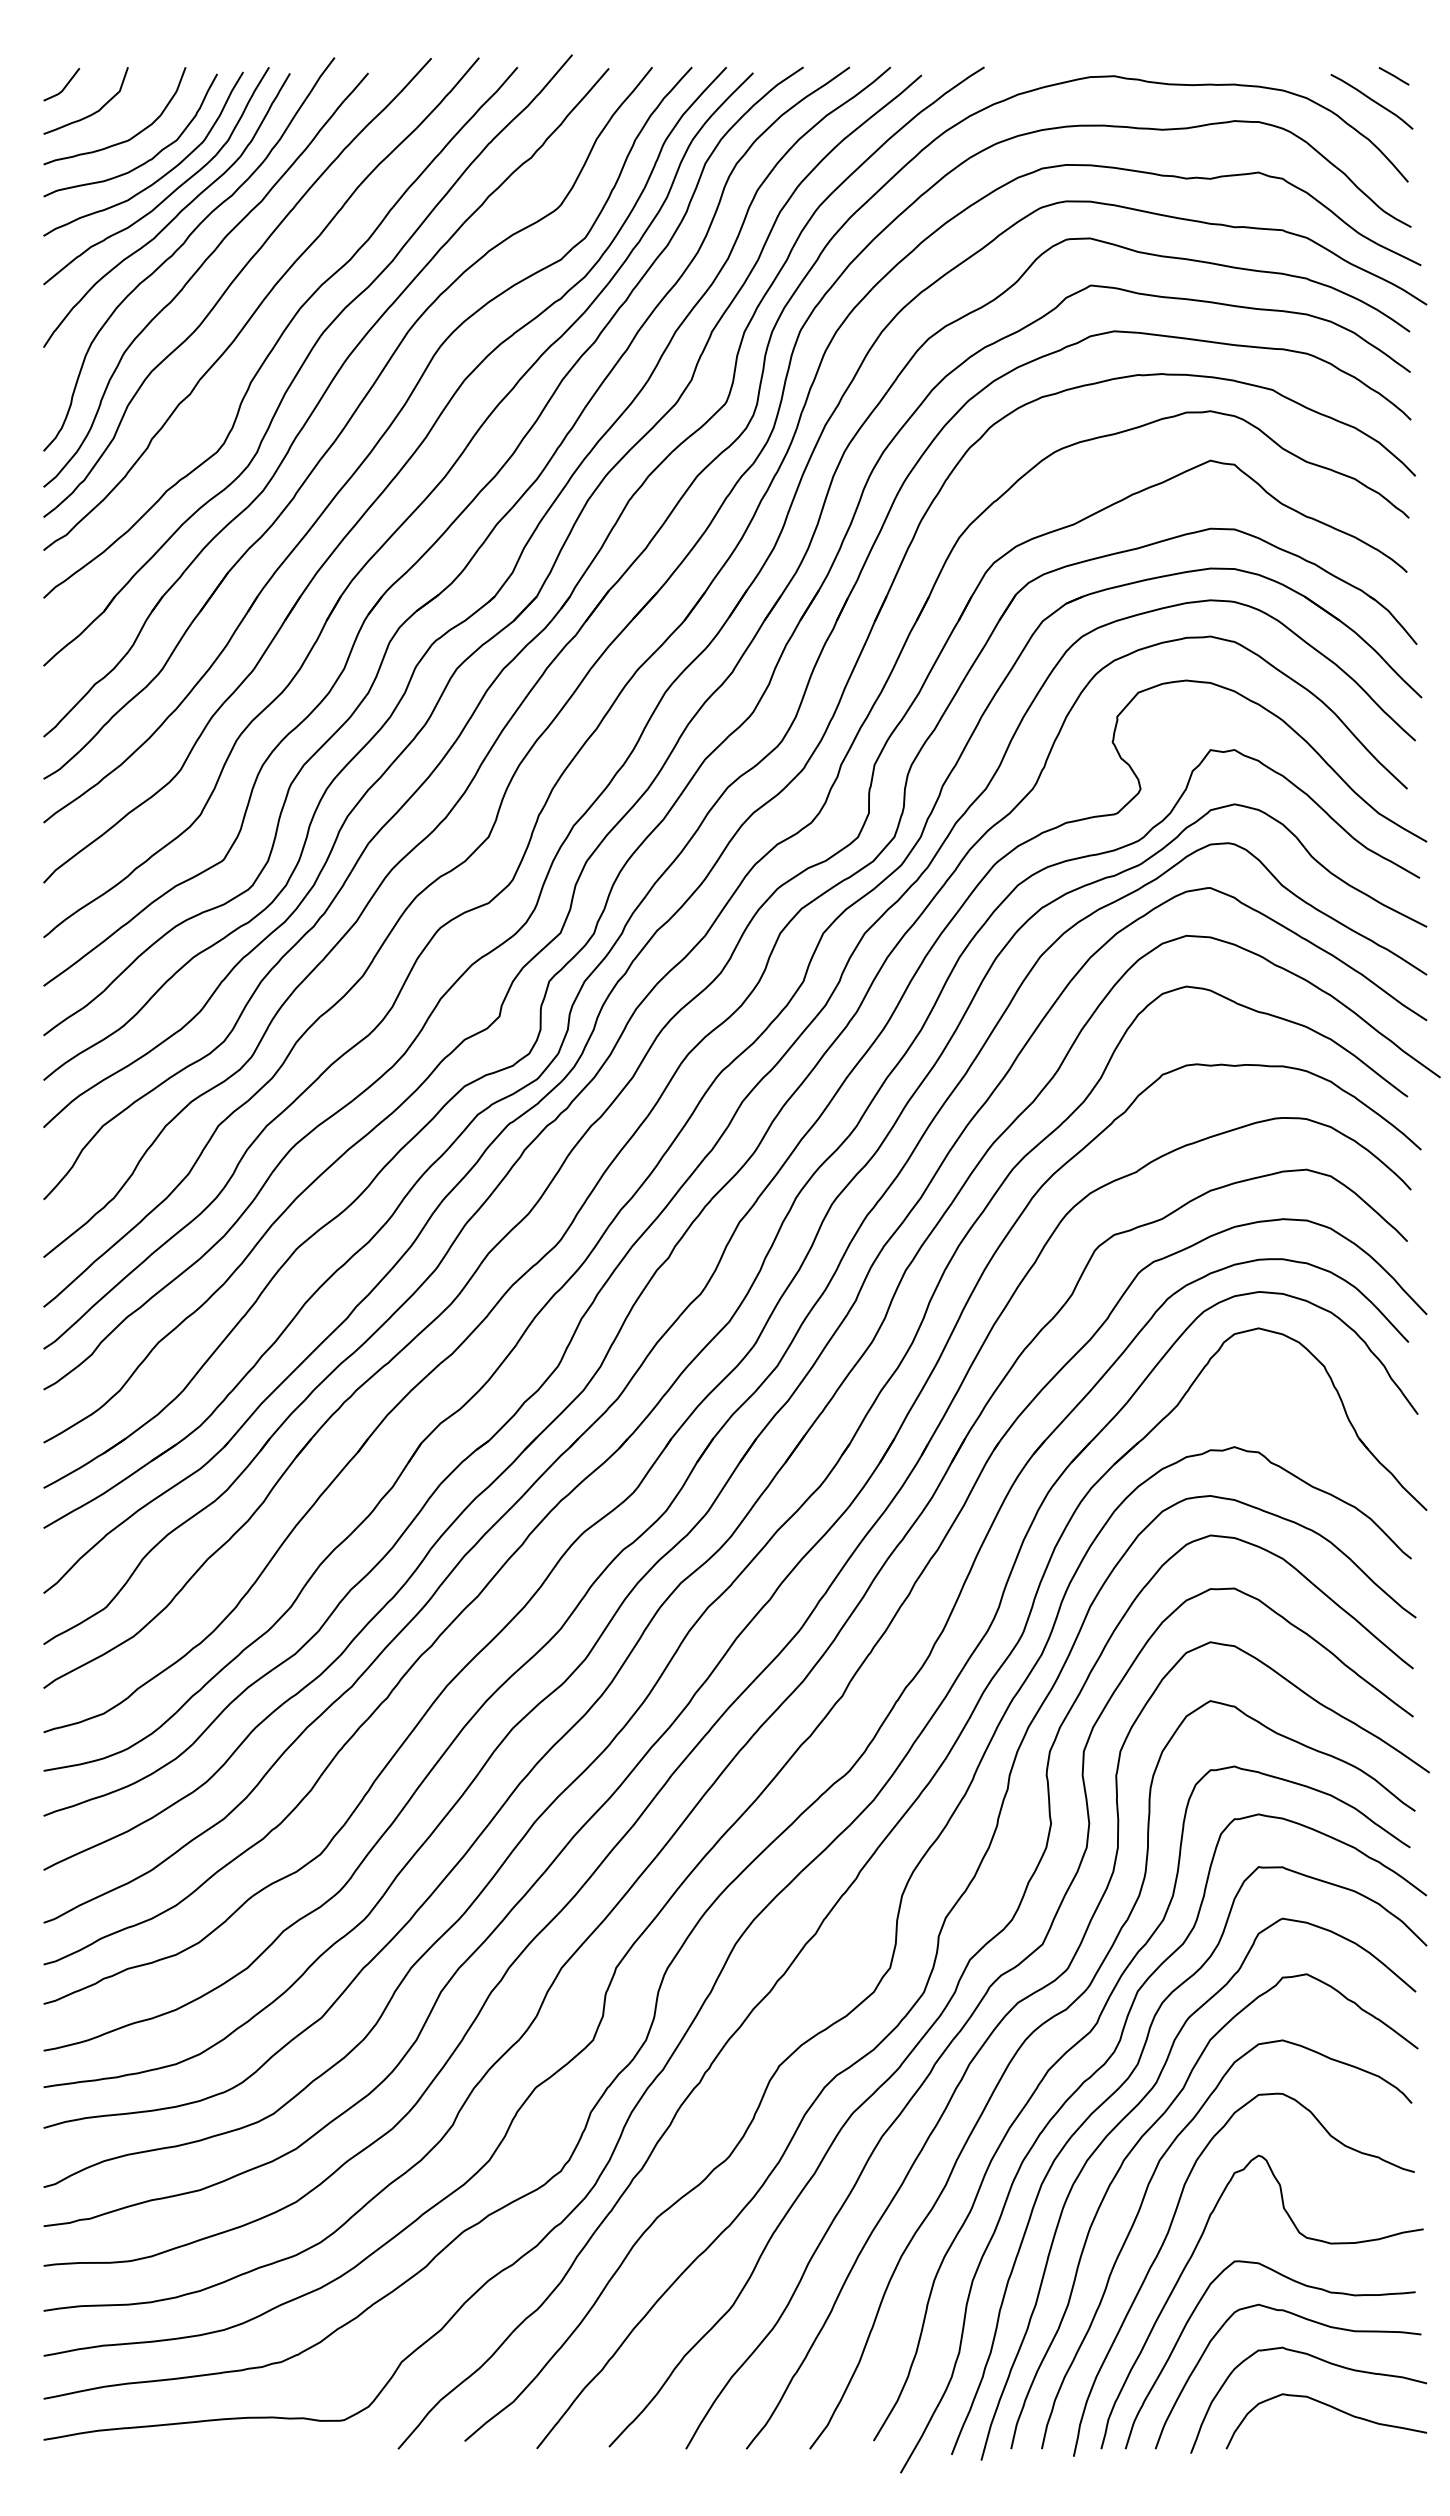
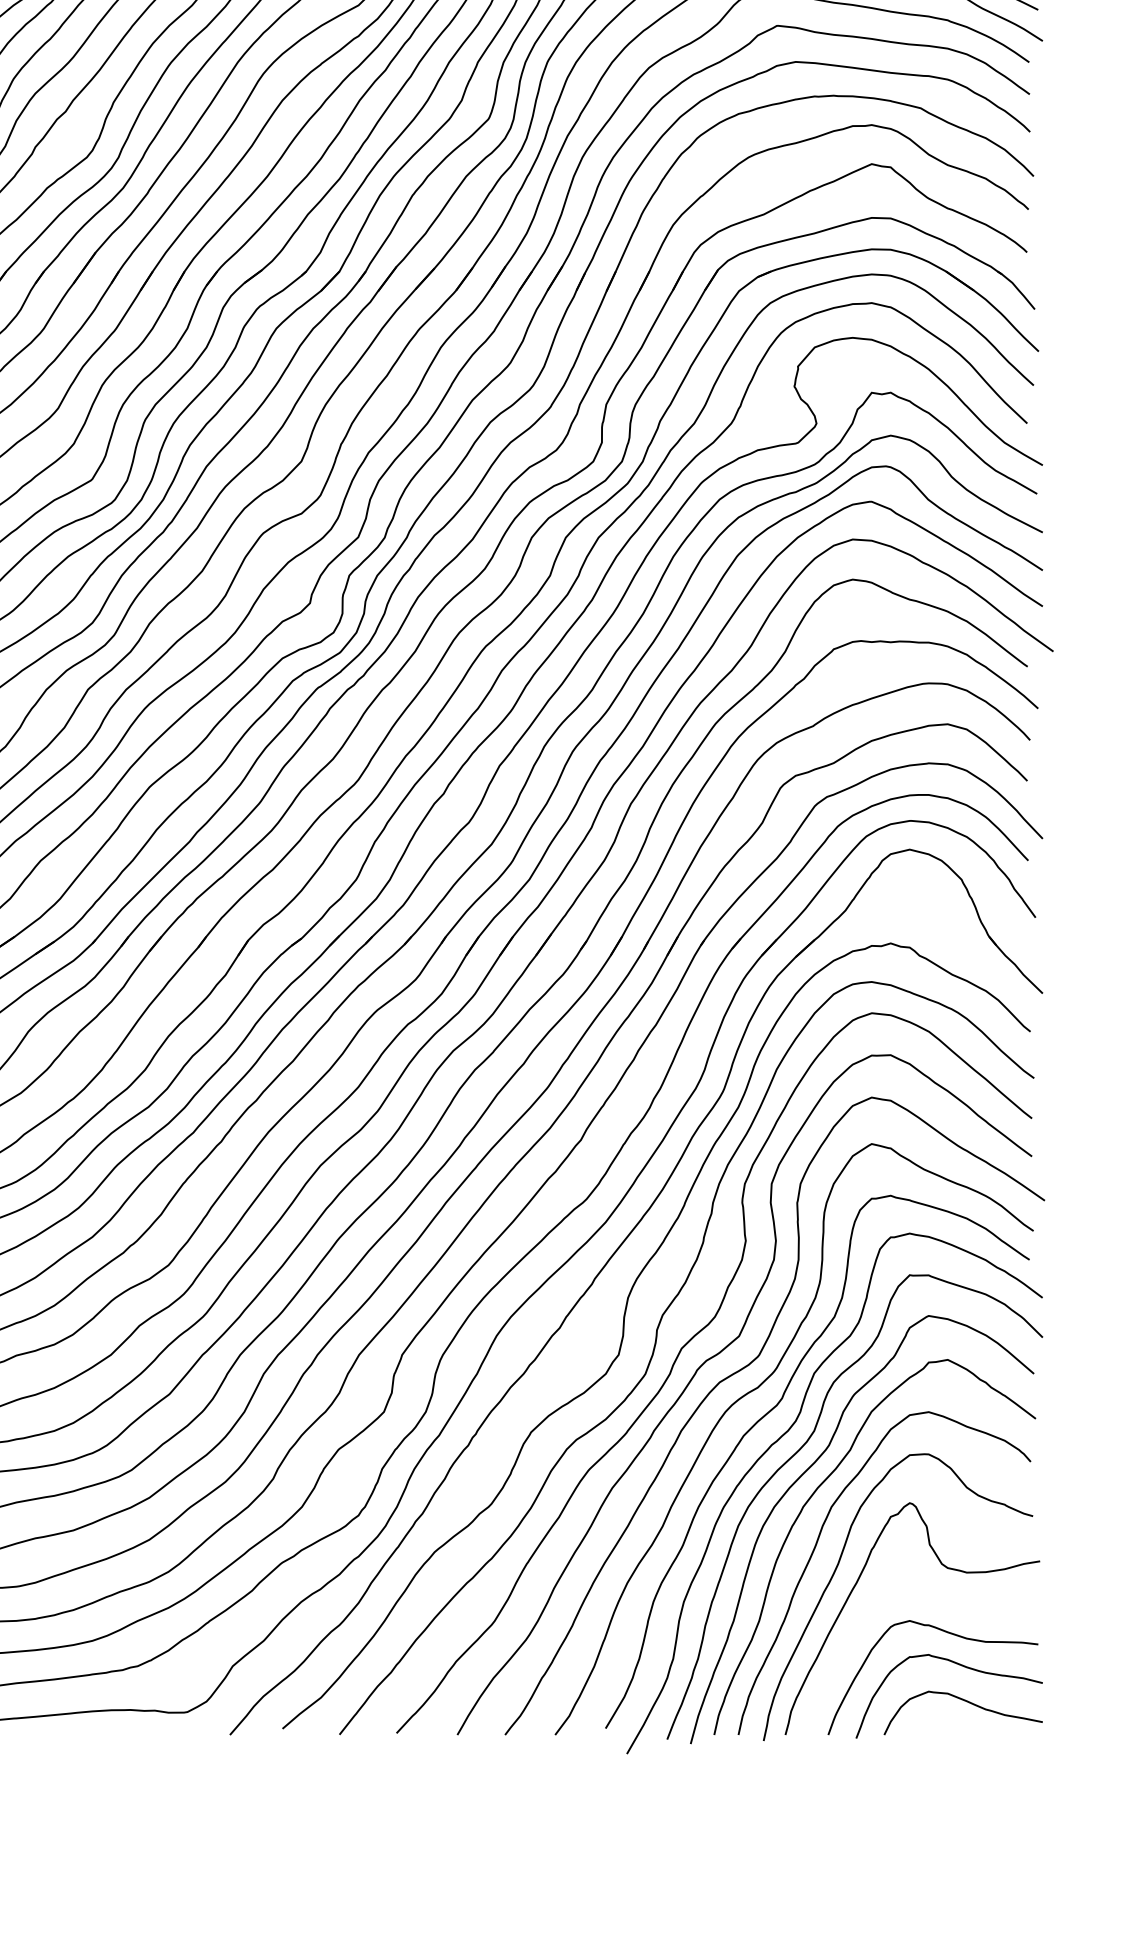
curve: (1297, 2283) -> (940, 1604), removed

